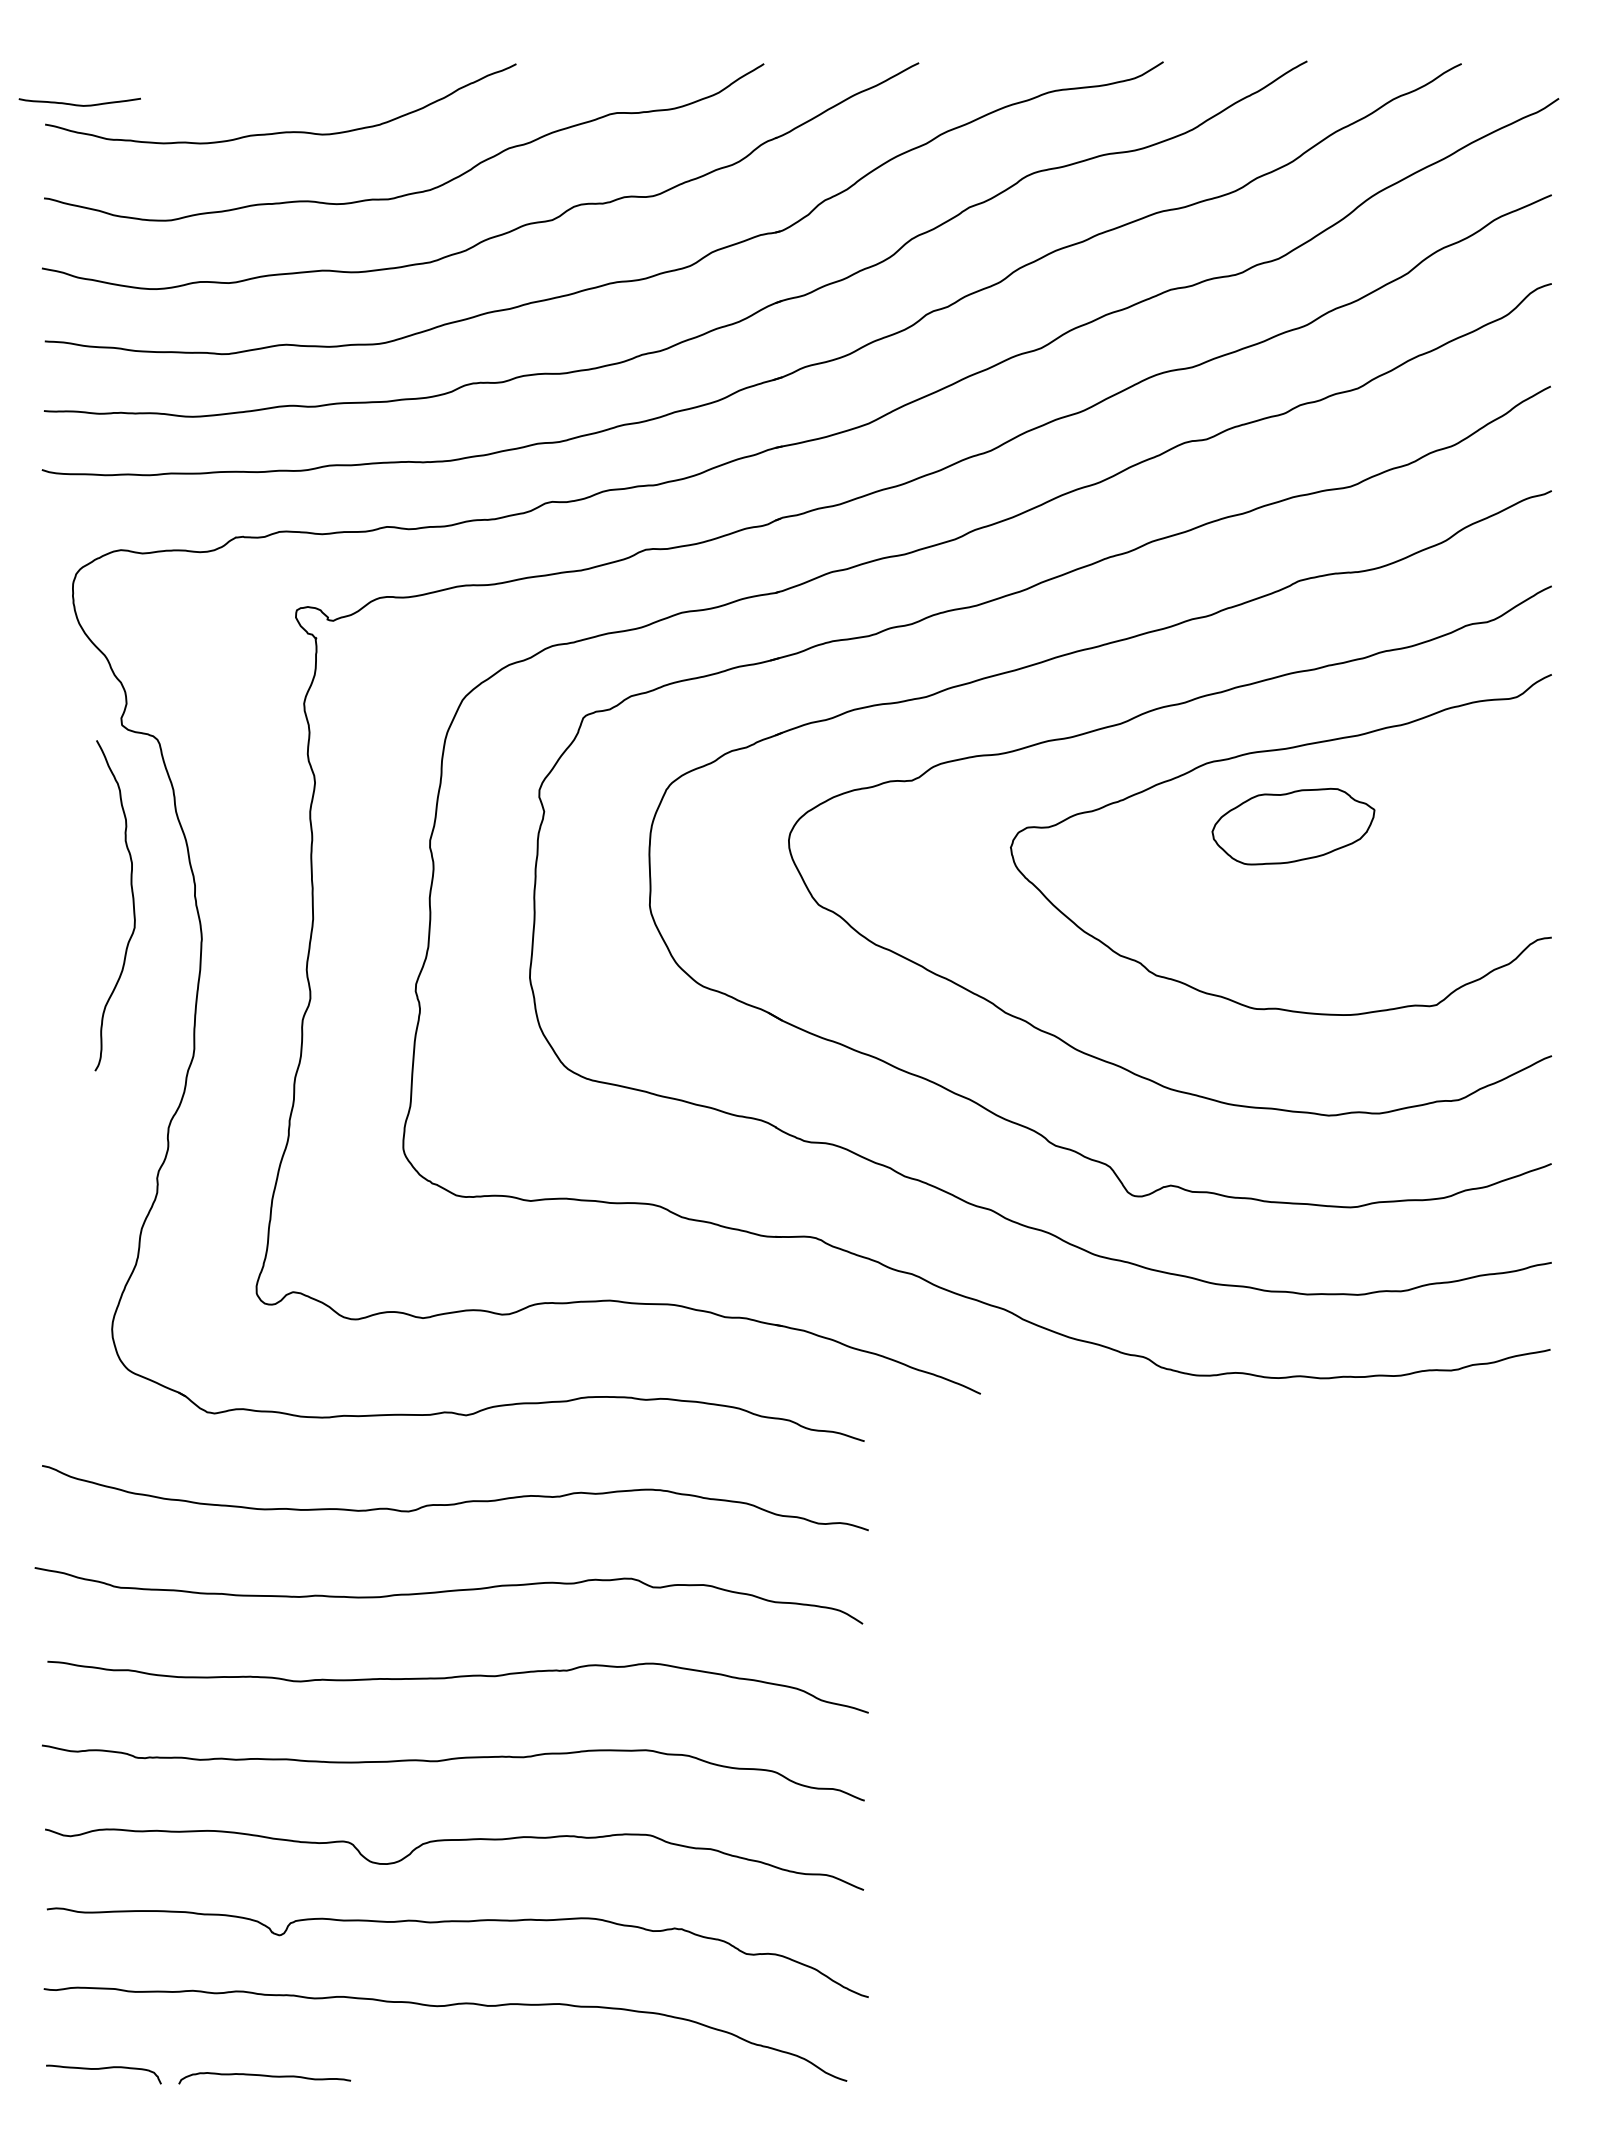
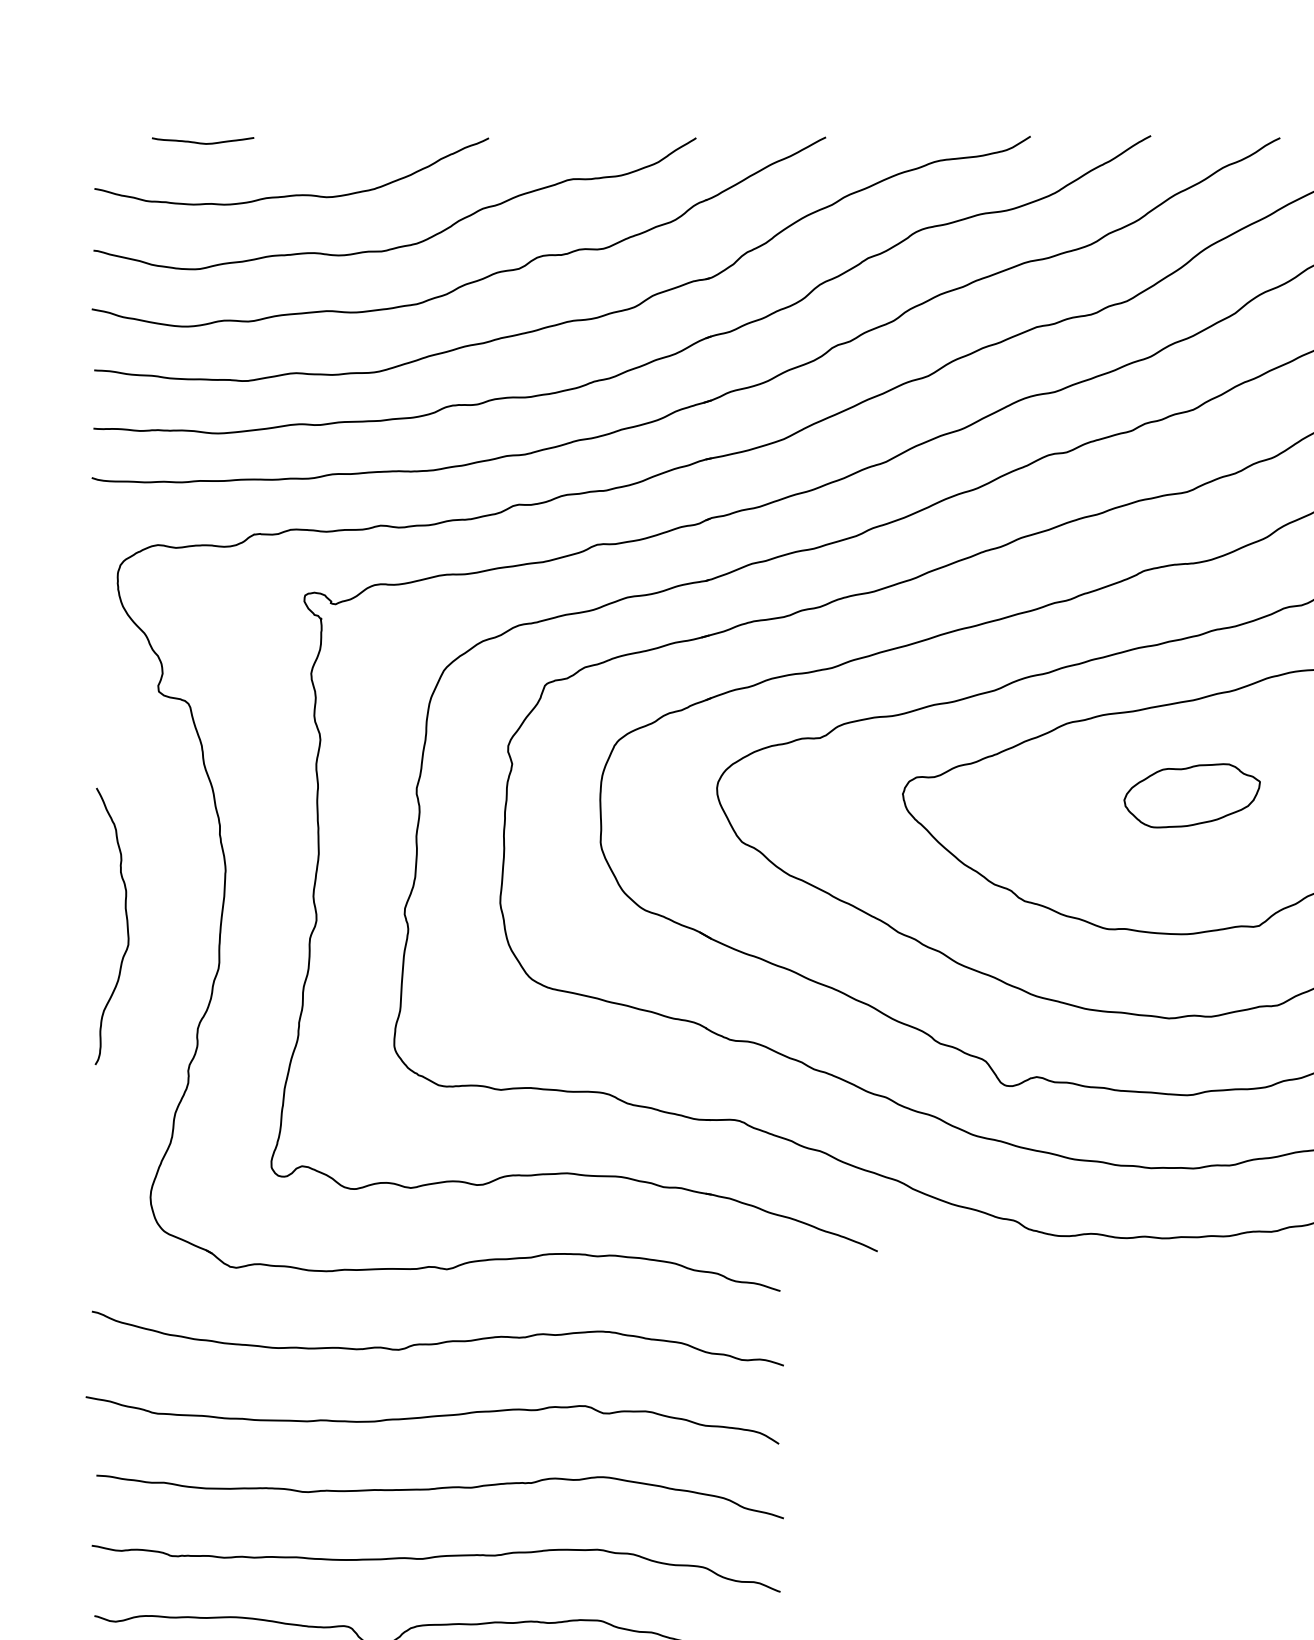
curve: (79, 104) -> (202, 142), moved
part: (1293, 826) -> (1192, 795), moved
curve: (132, 904) -> (126, 925), moved

